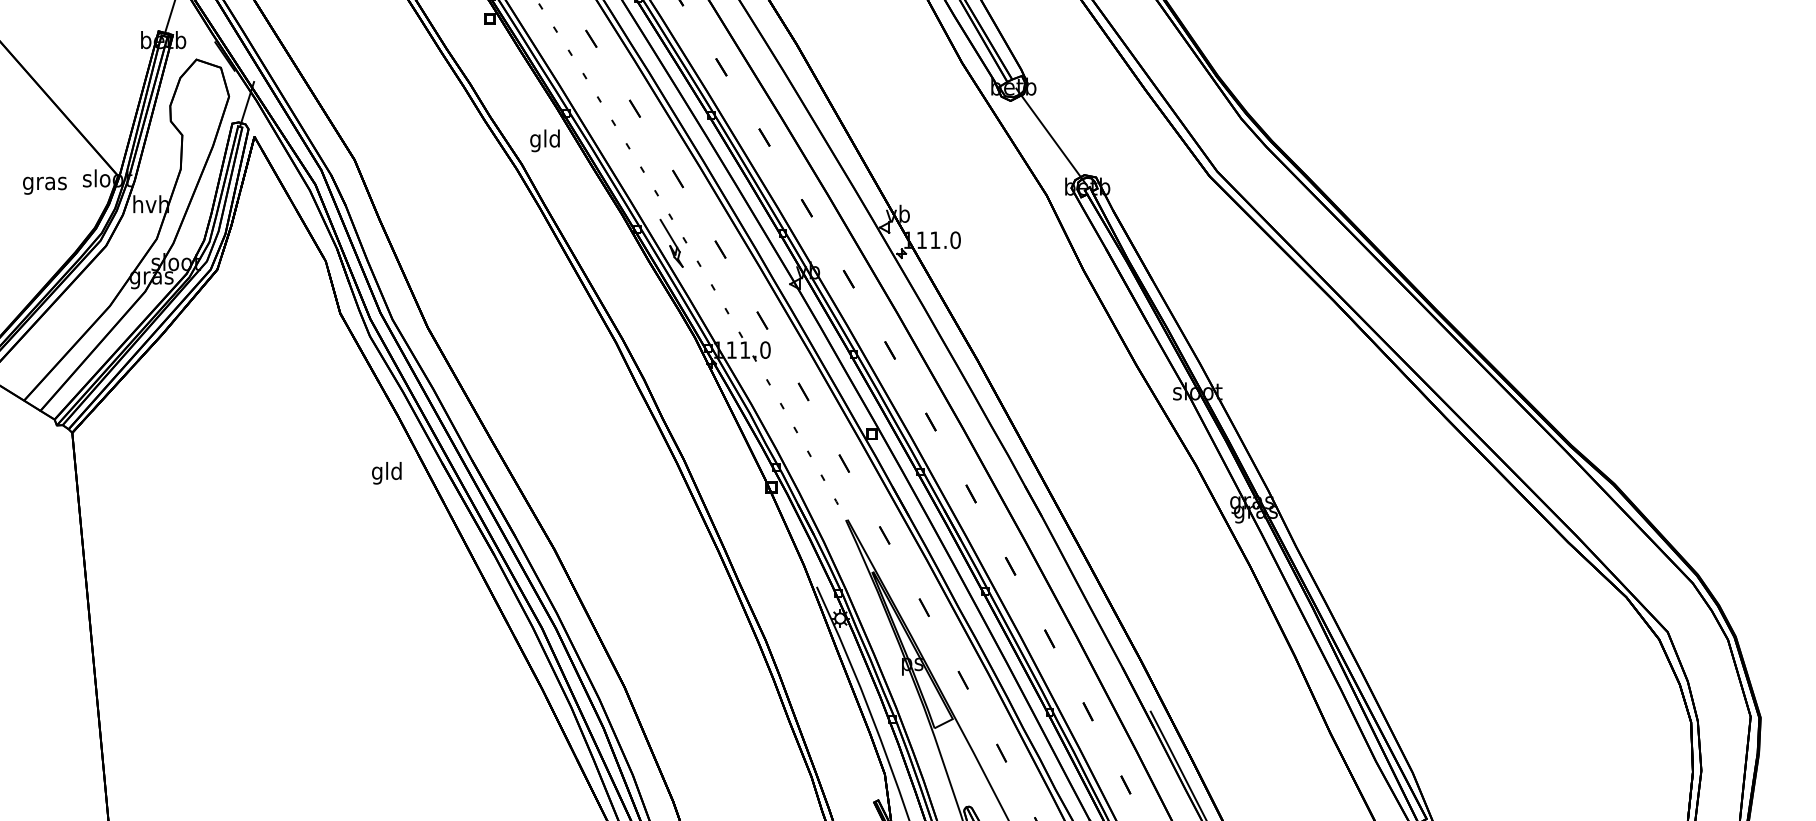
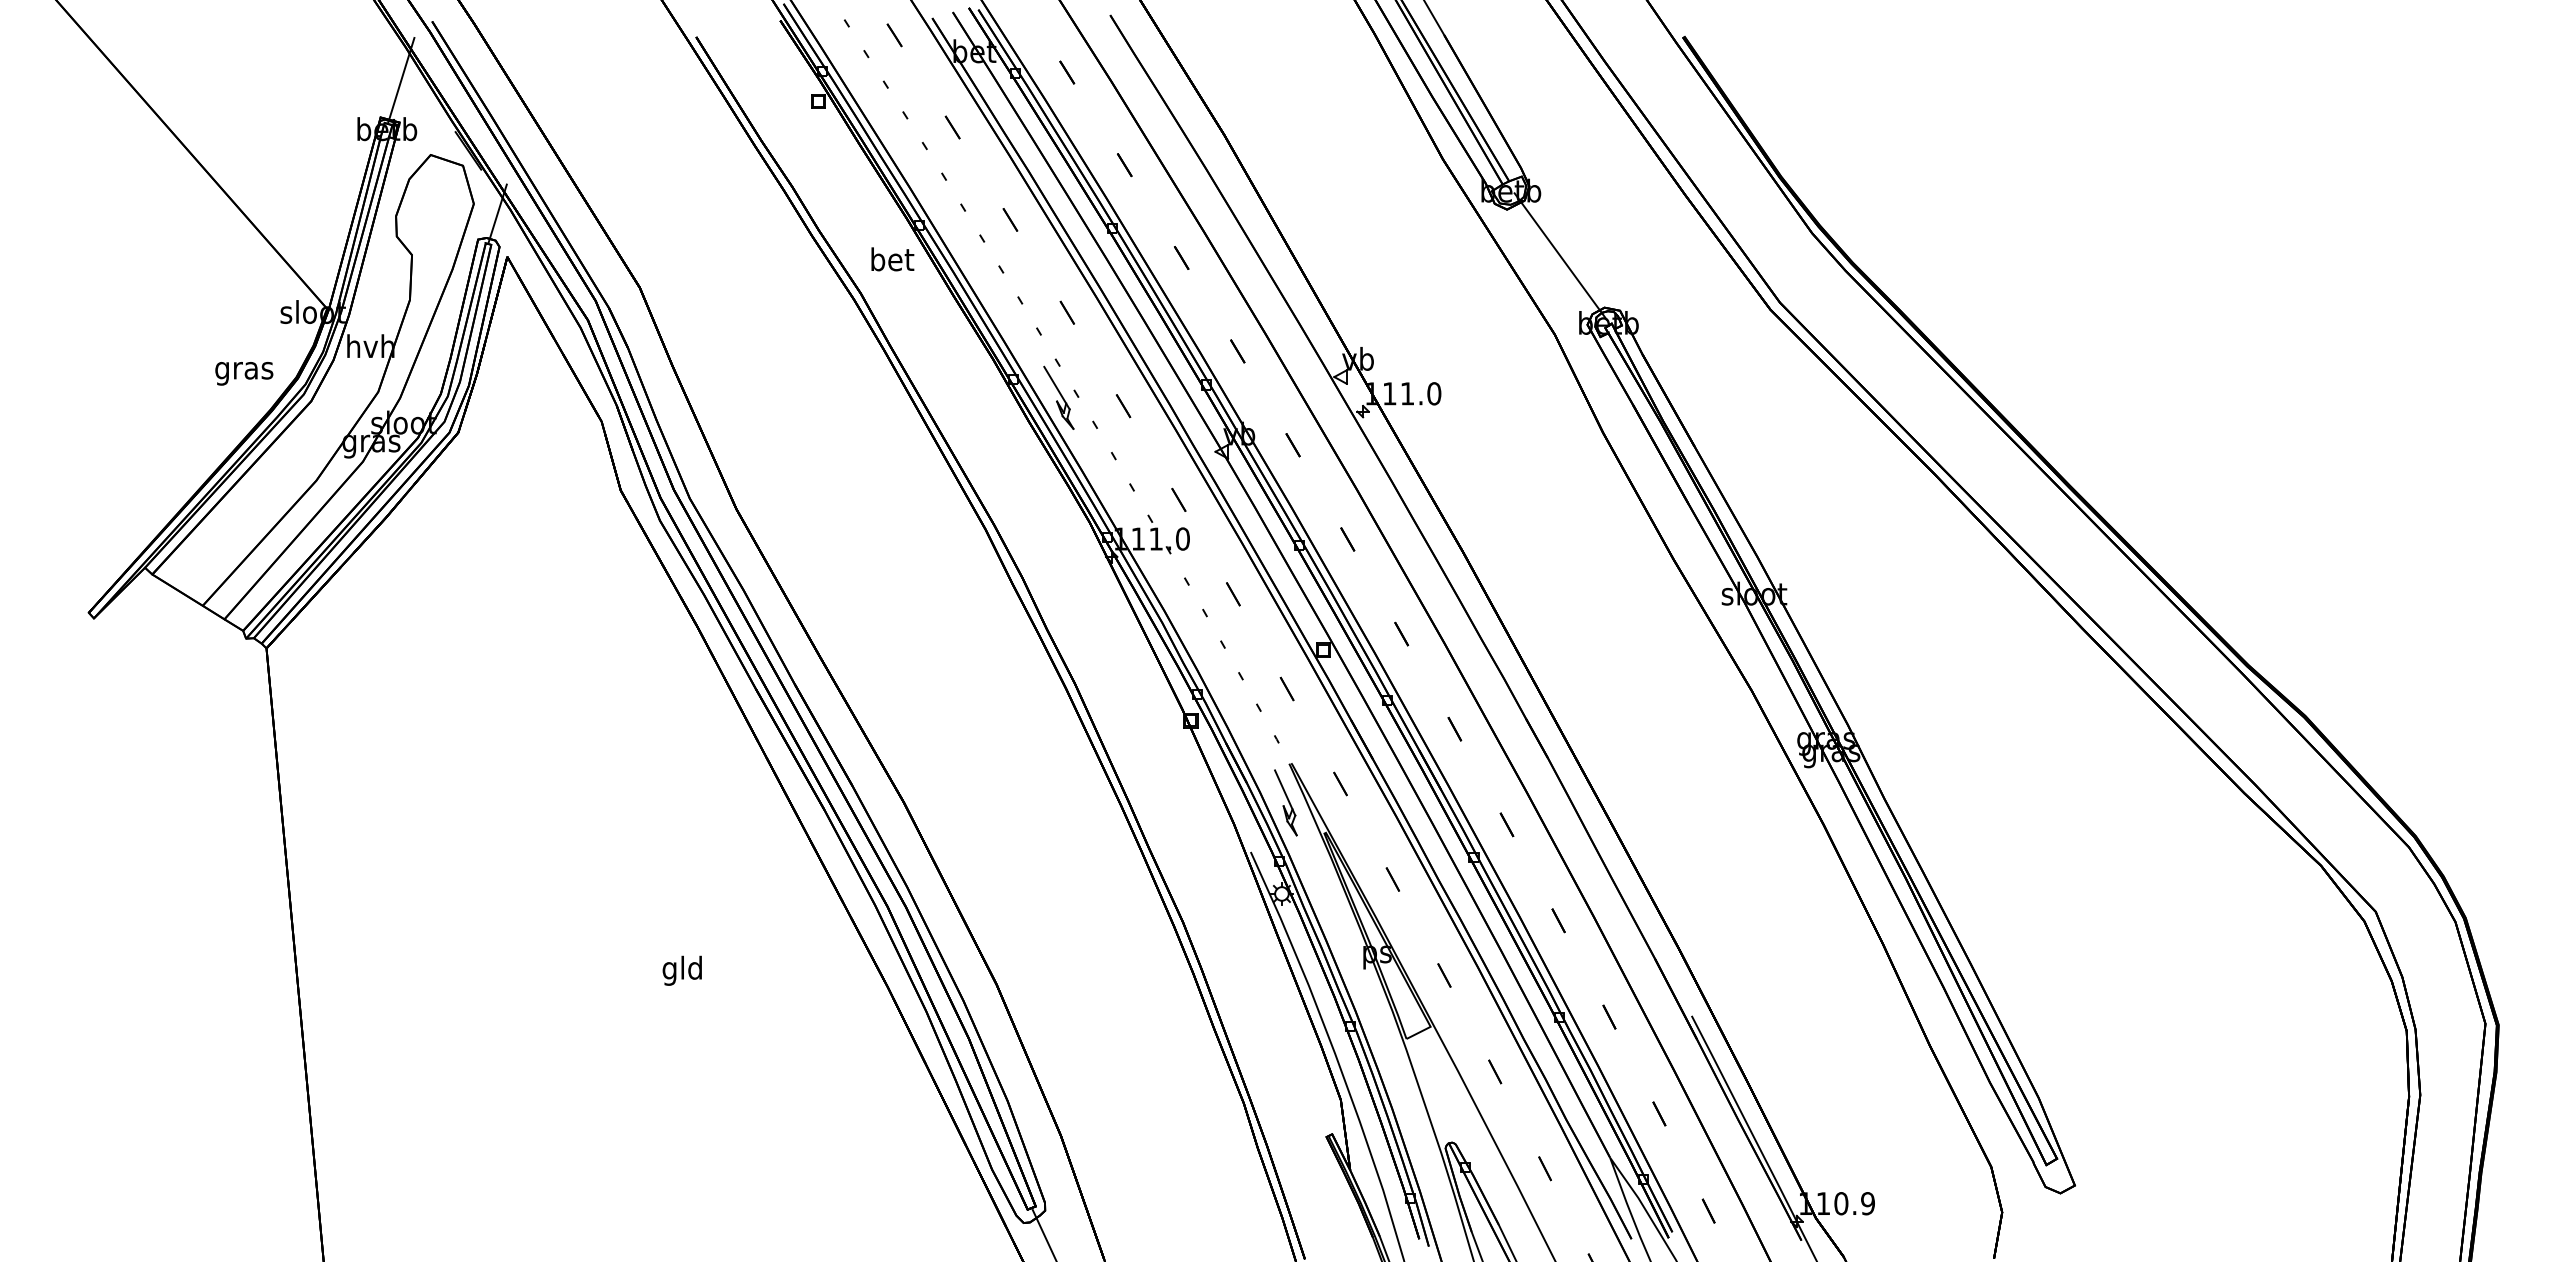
text: (545, 140) -> (892, 262), gld -> bet
text: (45, 185) -> (244, 373), moved
text: (386, 473) -> (681, 970), moved
part: (843, 549) -> (1285, 802), added

